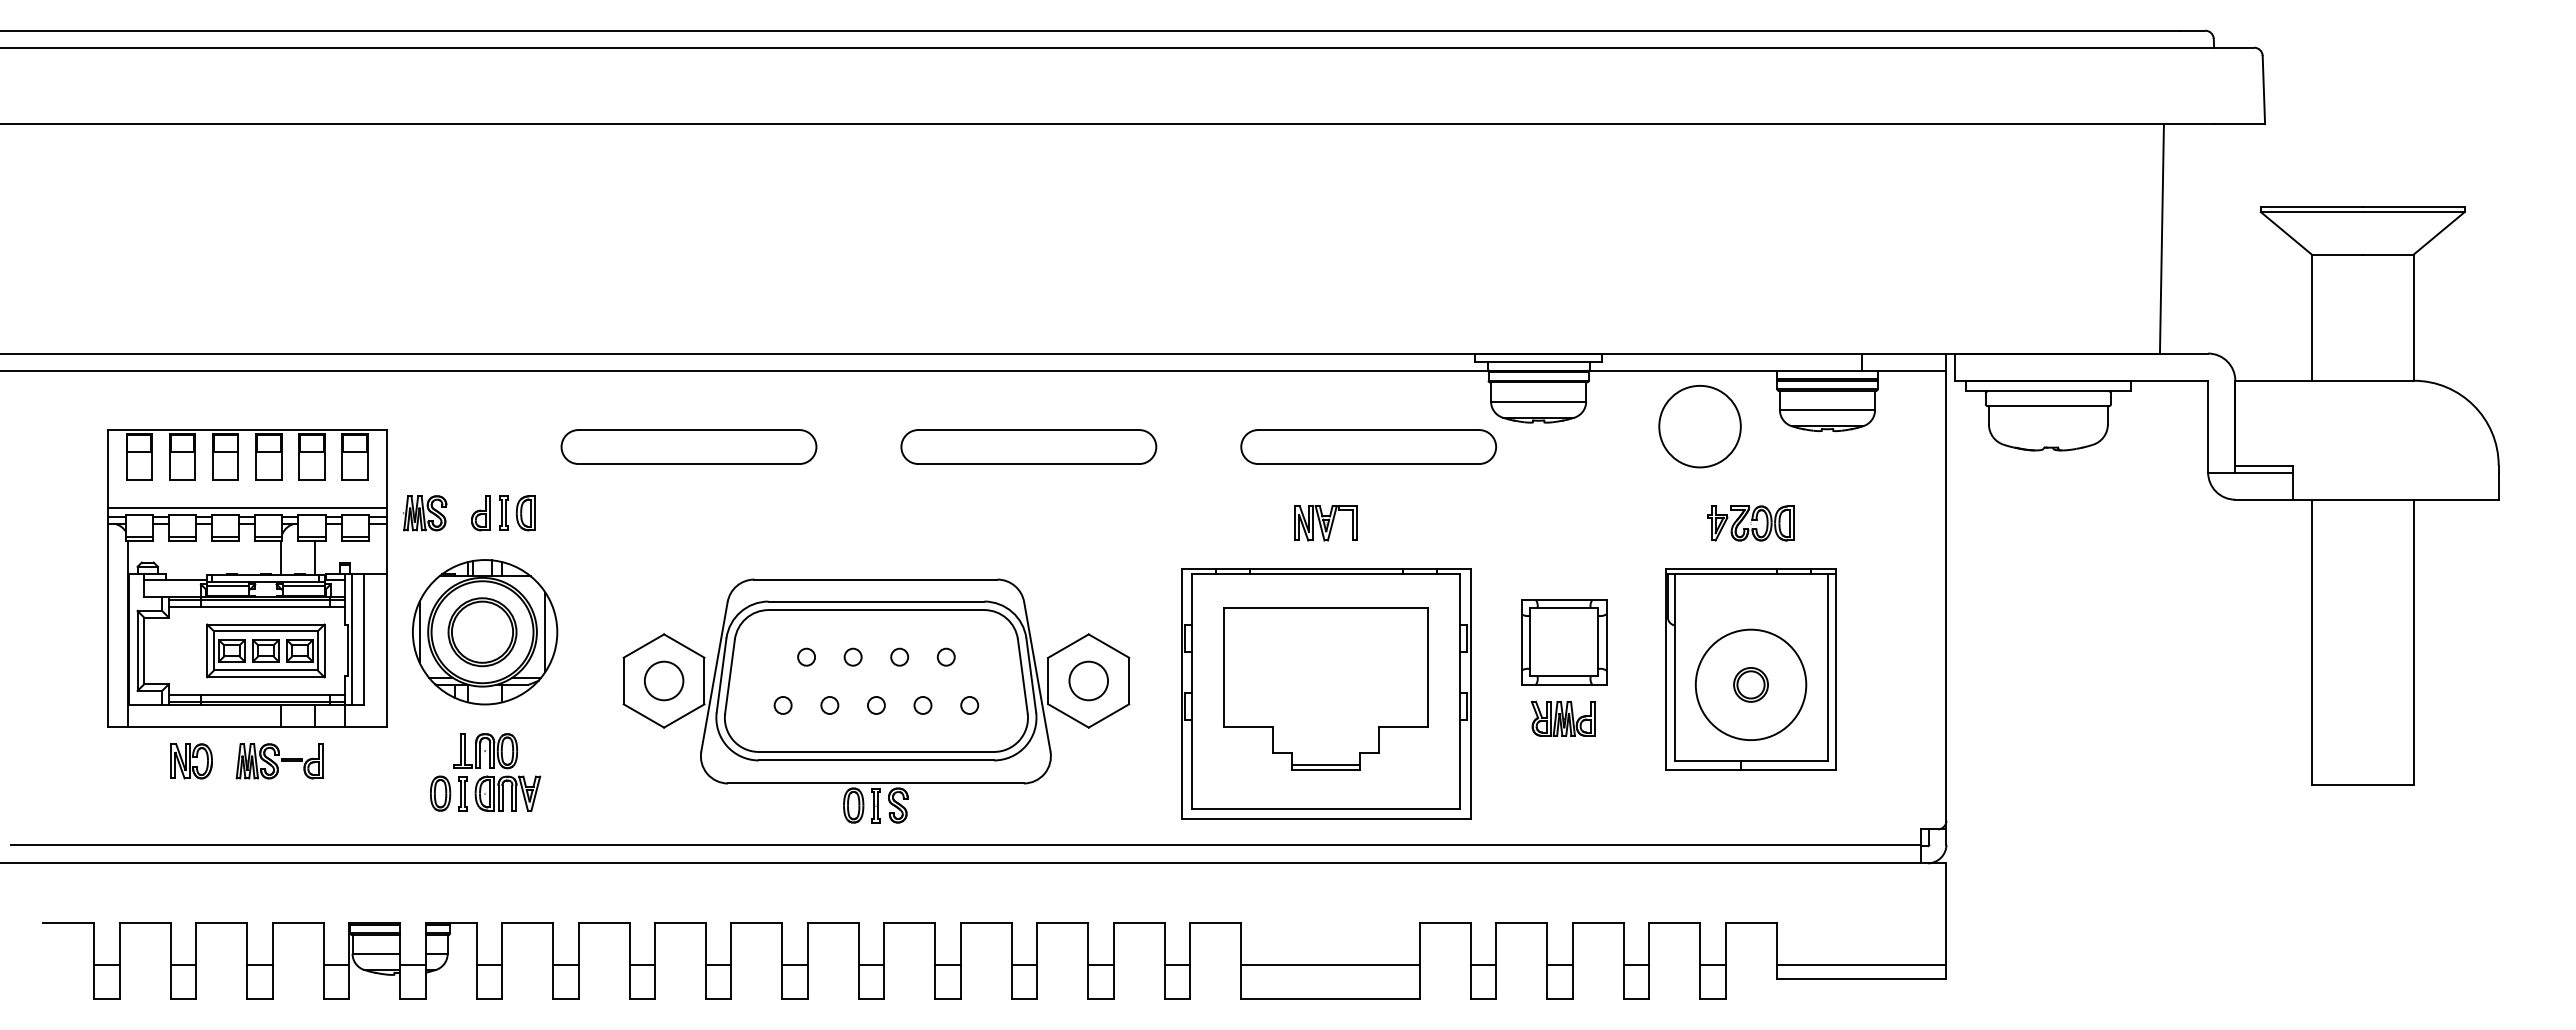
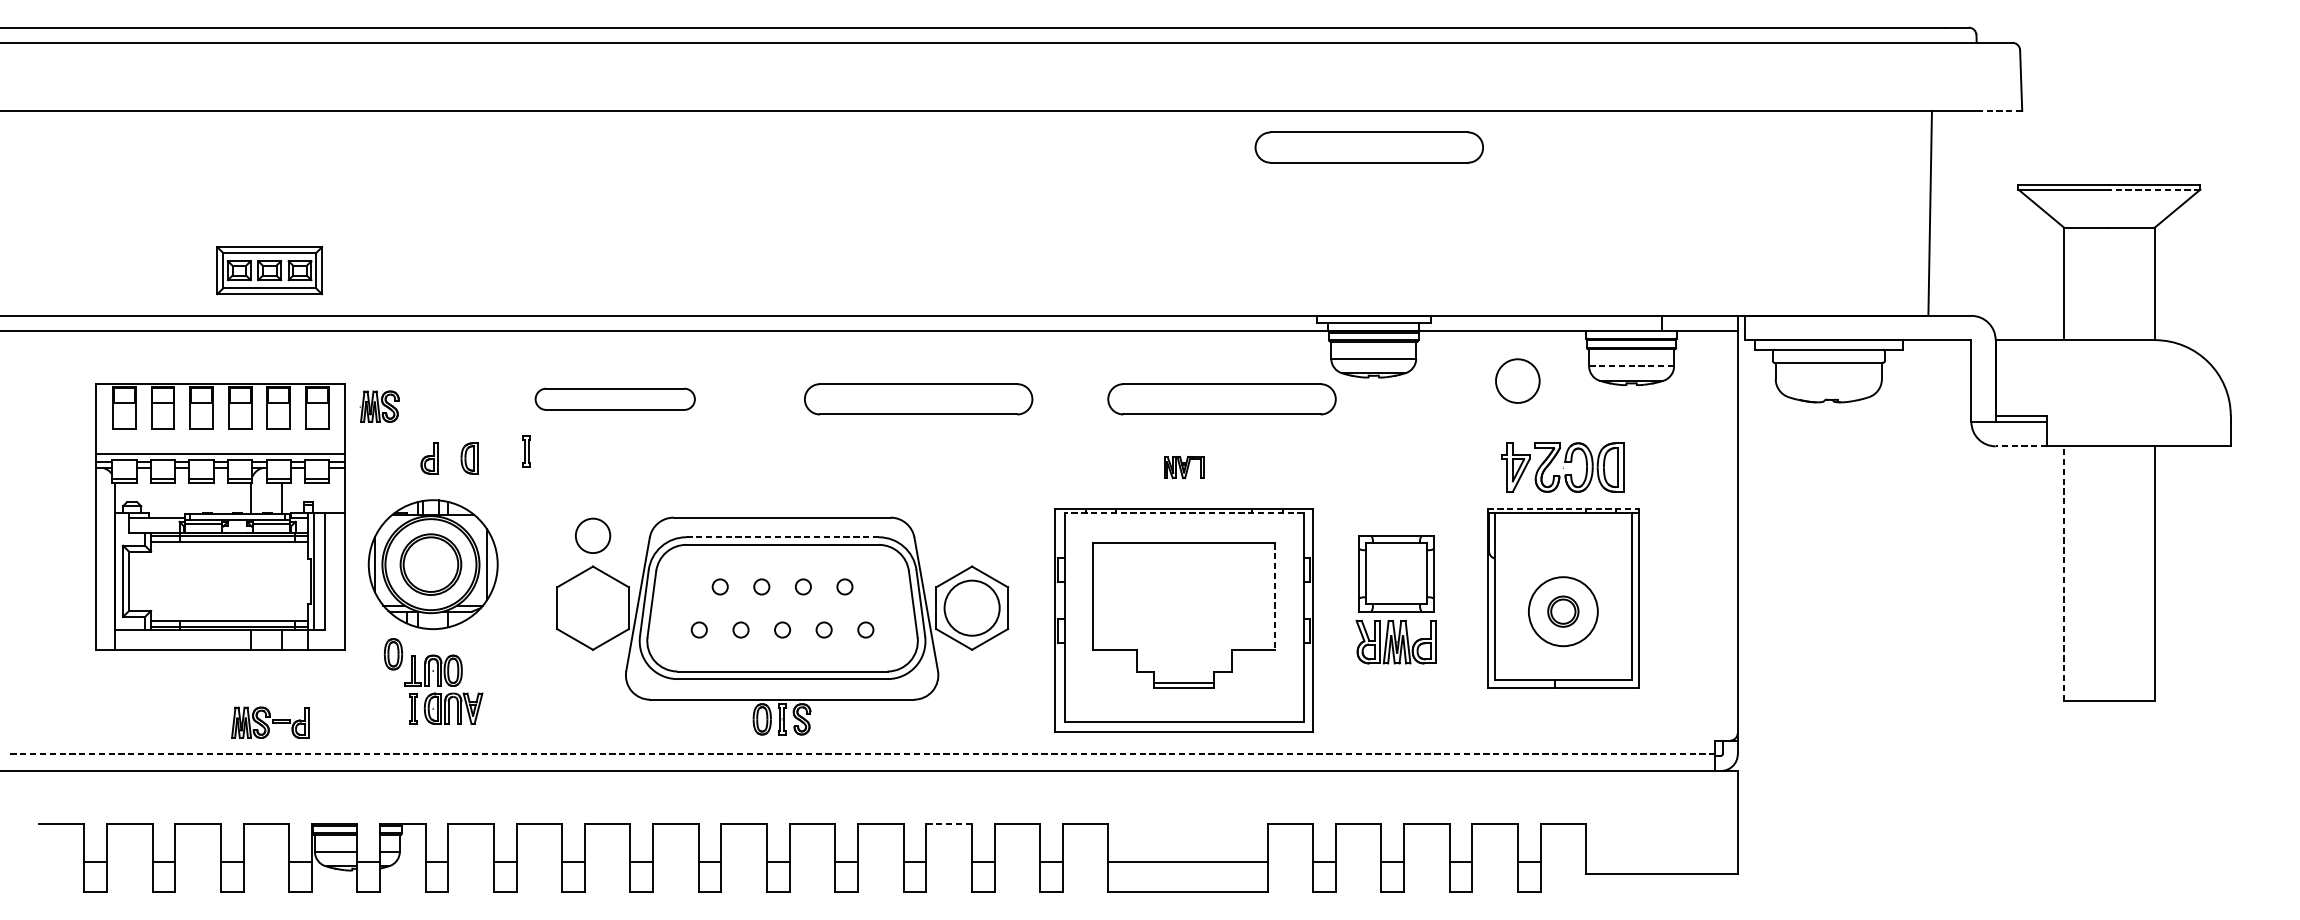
line: (2240, 124) -> (2000, 111), solid -> dashed
part: (1533, 164) -> (1369, 147), added
line: (2413, 212) -> (2154, 189), solid -> dashed
line: (1827, 410) -> (1631, 366), solid -> dashed
circle: (1699, 426) -> (1517, 380), size x0.6
part: (688, 446) -> (614, 398), size x0.7
line: (2264, 499) -> (2021, 446), solid -> dashed
part: (503, 512) -> (526, 450), moved
part: (424, 513) -> (379, 406), moved
part: (1325, 523) -> (1183, 467), size x0.7
part: (1750, 523) -> (1562, 467), size x1.6
line: (1751, 569) -> (1563, 508), solid -> dashed
line: (1326, 574) -> (1184, 513), solid -> dashed
line: (876, 601) -> (782, 537), solid -> dashed
line: (2311, 642) -> (2063, 573), solid -> dashed
part: (265, 650) -> (269, 270), moved
line: (1428, 668) -> (1275, 597), solid -> dashed
circle: (664, 680) -> (593, 535), moved
circle: (1088, 680) -> (971, 607), size x1.6
circle: (1750, 684) -> (1562, 611), size x0.7
part: (1562, 718) -> (1395, 641), size x1.4
part: (191, 761) -> (171, 680), removed
part: (279, 761) -> (270, 722), moved
part: (440, 793) -> (393, 654), moved
line: (966, 844) -> (862, 754), solid -> dashed
line: (1063, 922) -> (949, 823), solid -> dashed
line: (1861, 965) -> (1661, 862), removed

